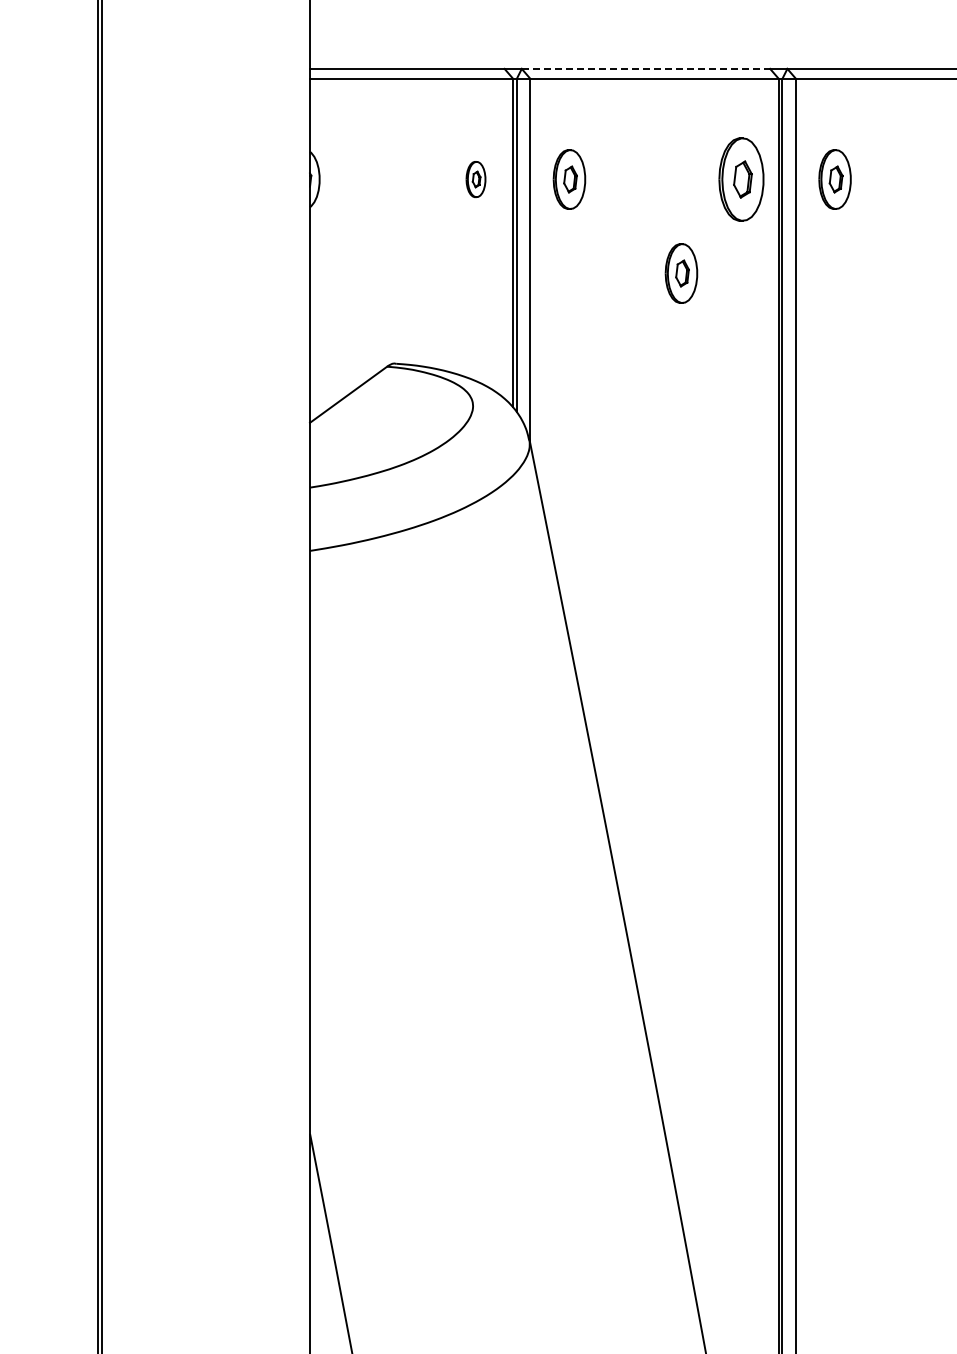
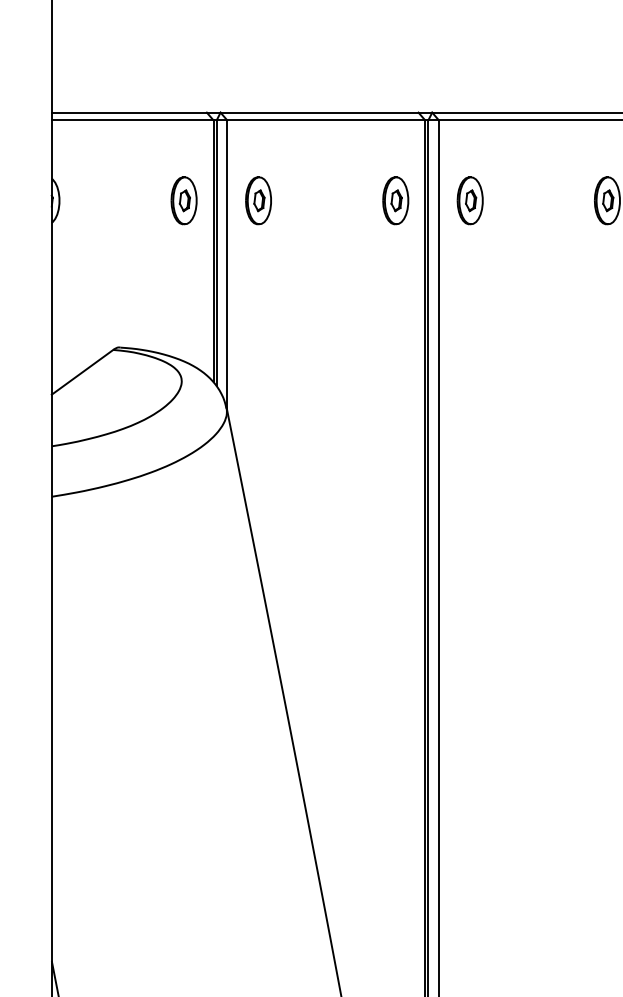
line: (646, 68) -> (319, 112), dashed -> solid
part: (475, 179) -> (183, 200), size x1.67
part: (741, 179) -> (395, 200), size x0.71
part: (681, 273) -> (347, 275), removed

